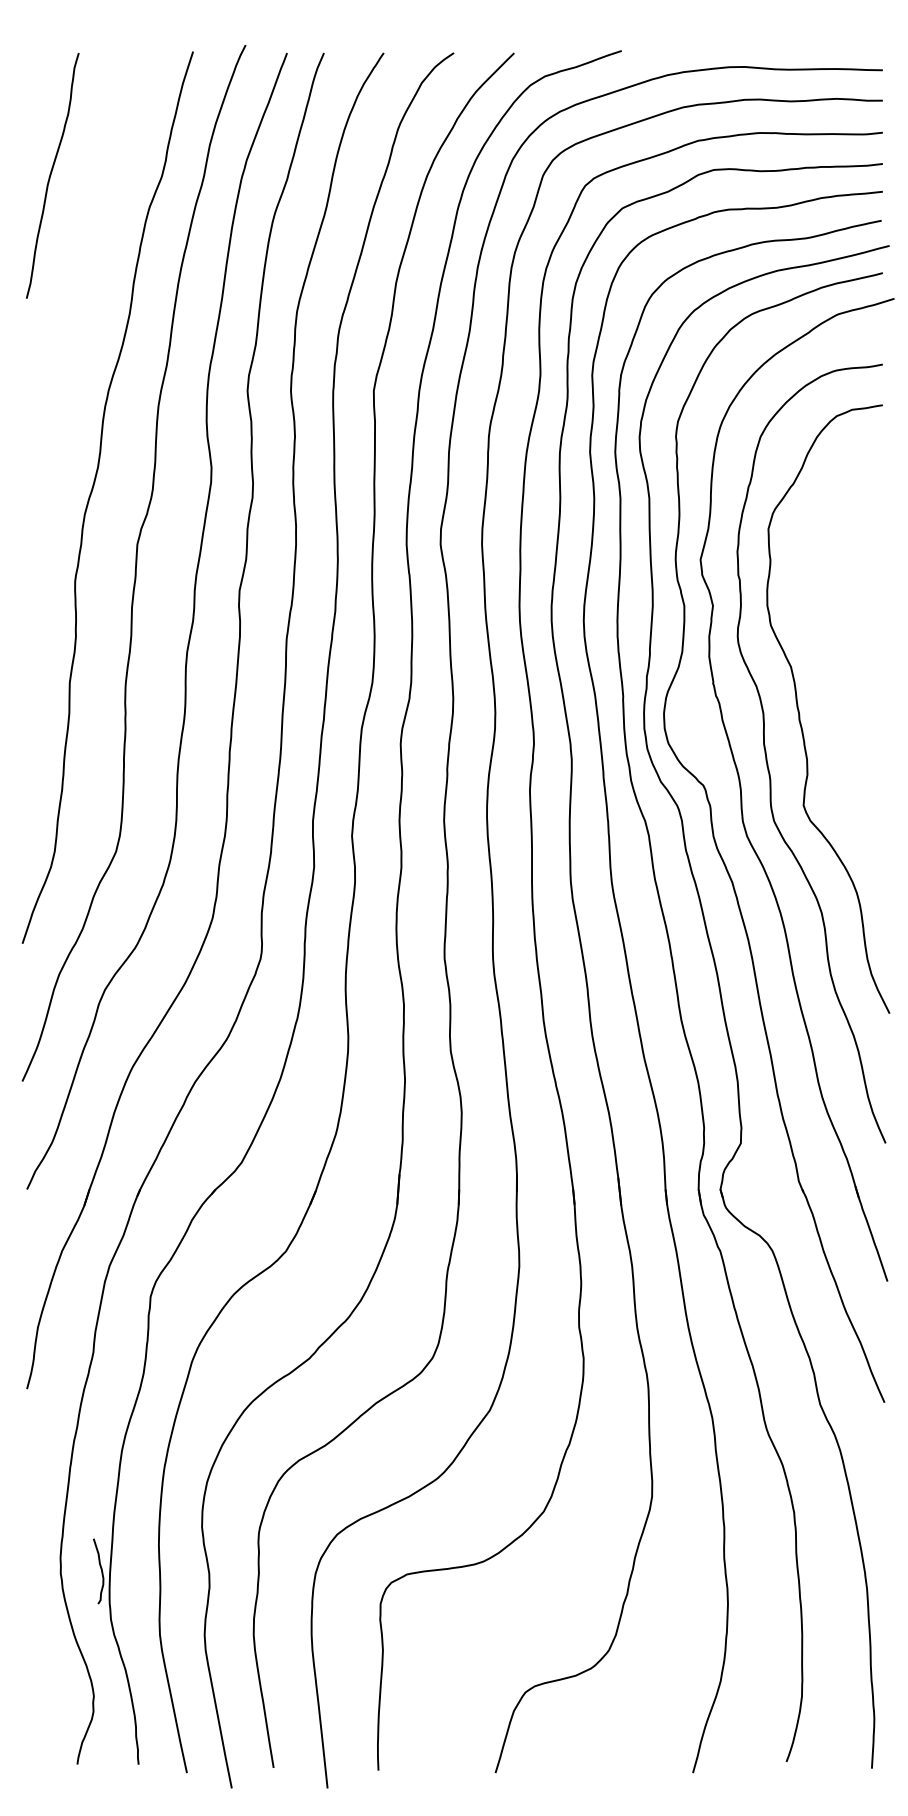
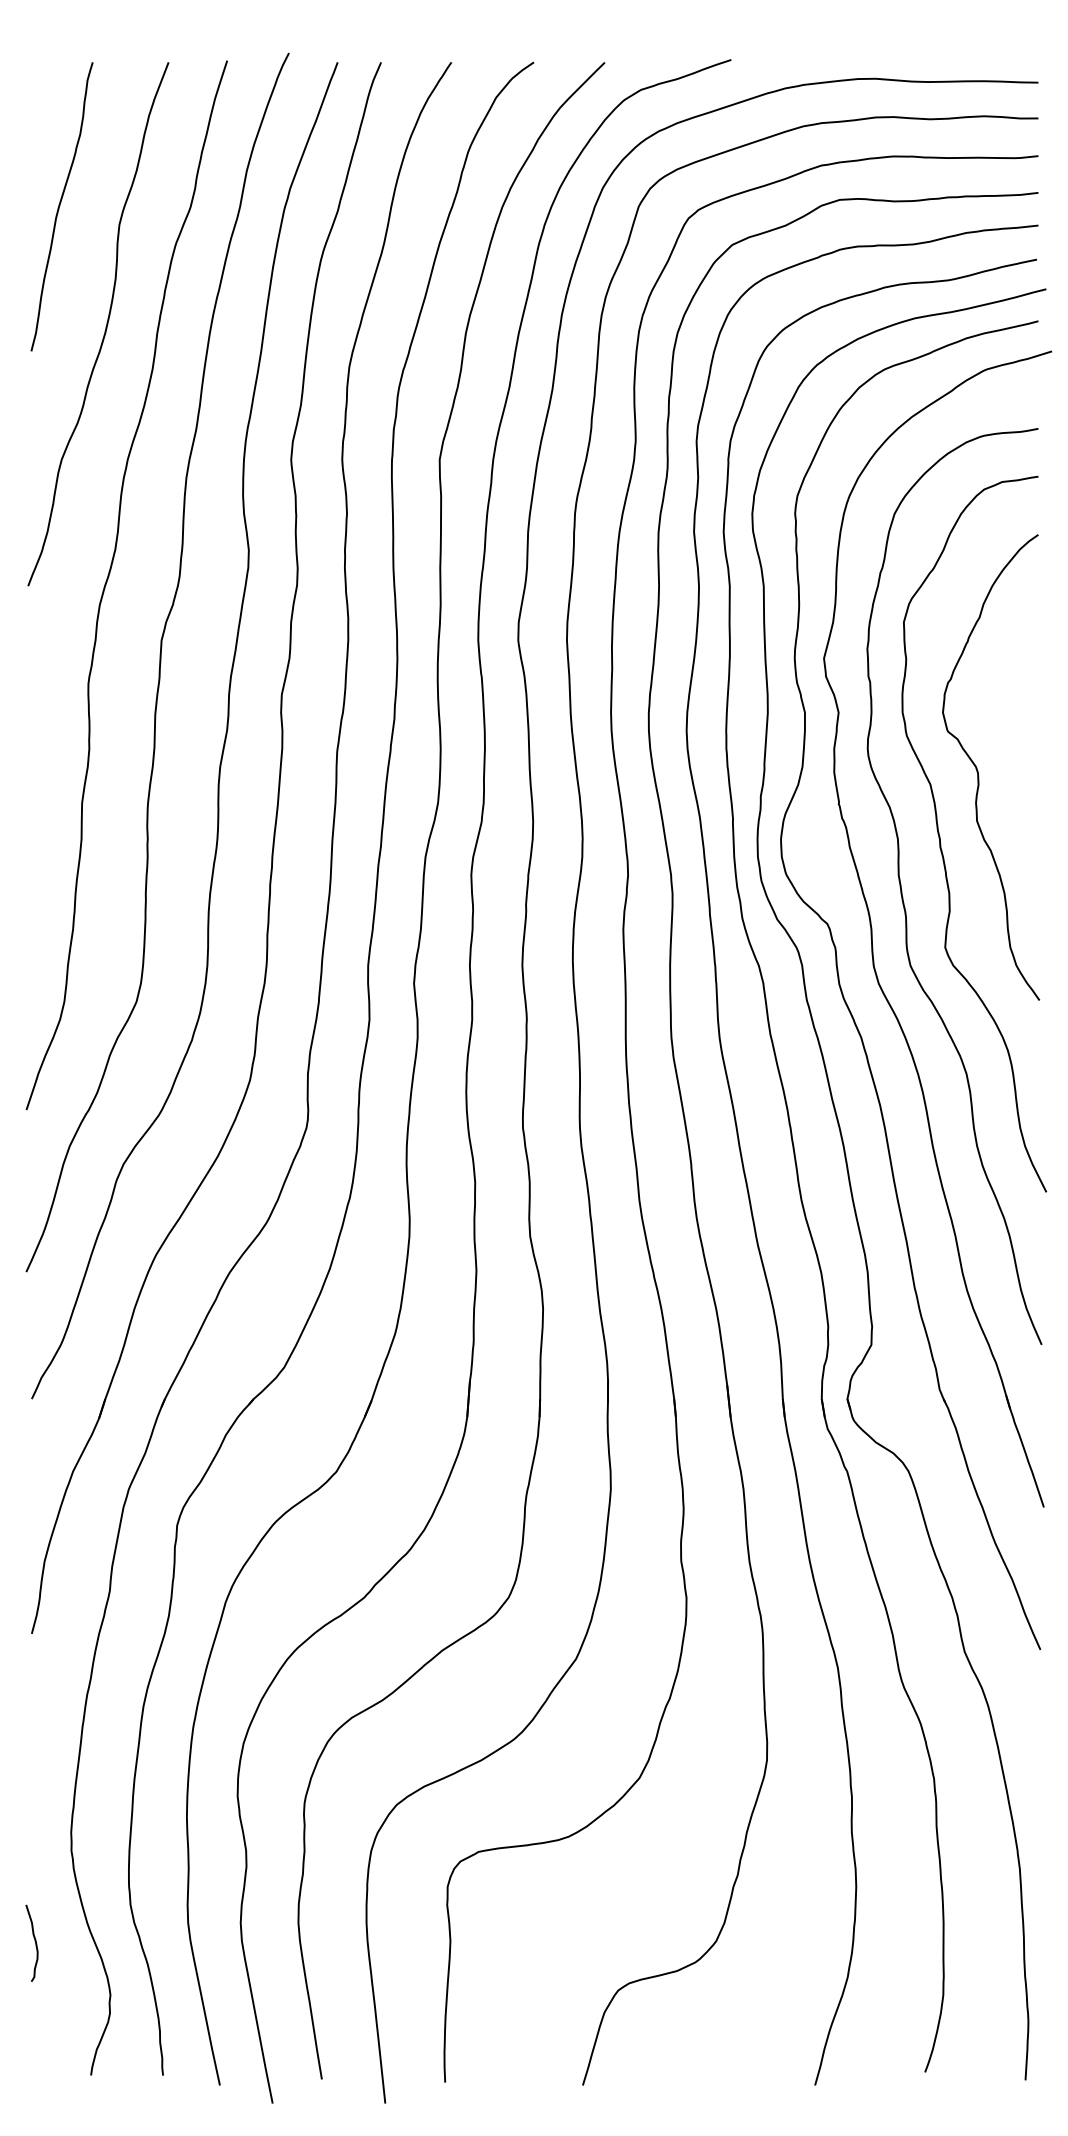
curve: (89, 277) -> (105, 326), added
curve: (831, 655) -> (978, 770), added
curve: (100, 1569) -> (34, 1941), moved

